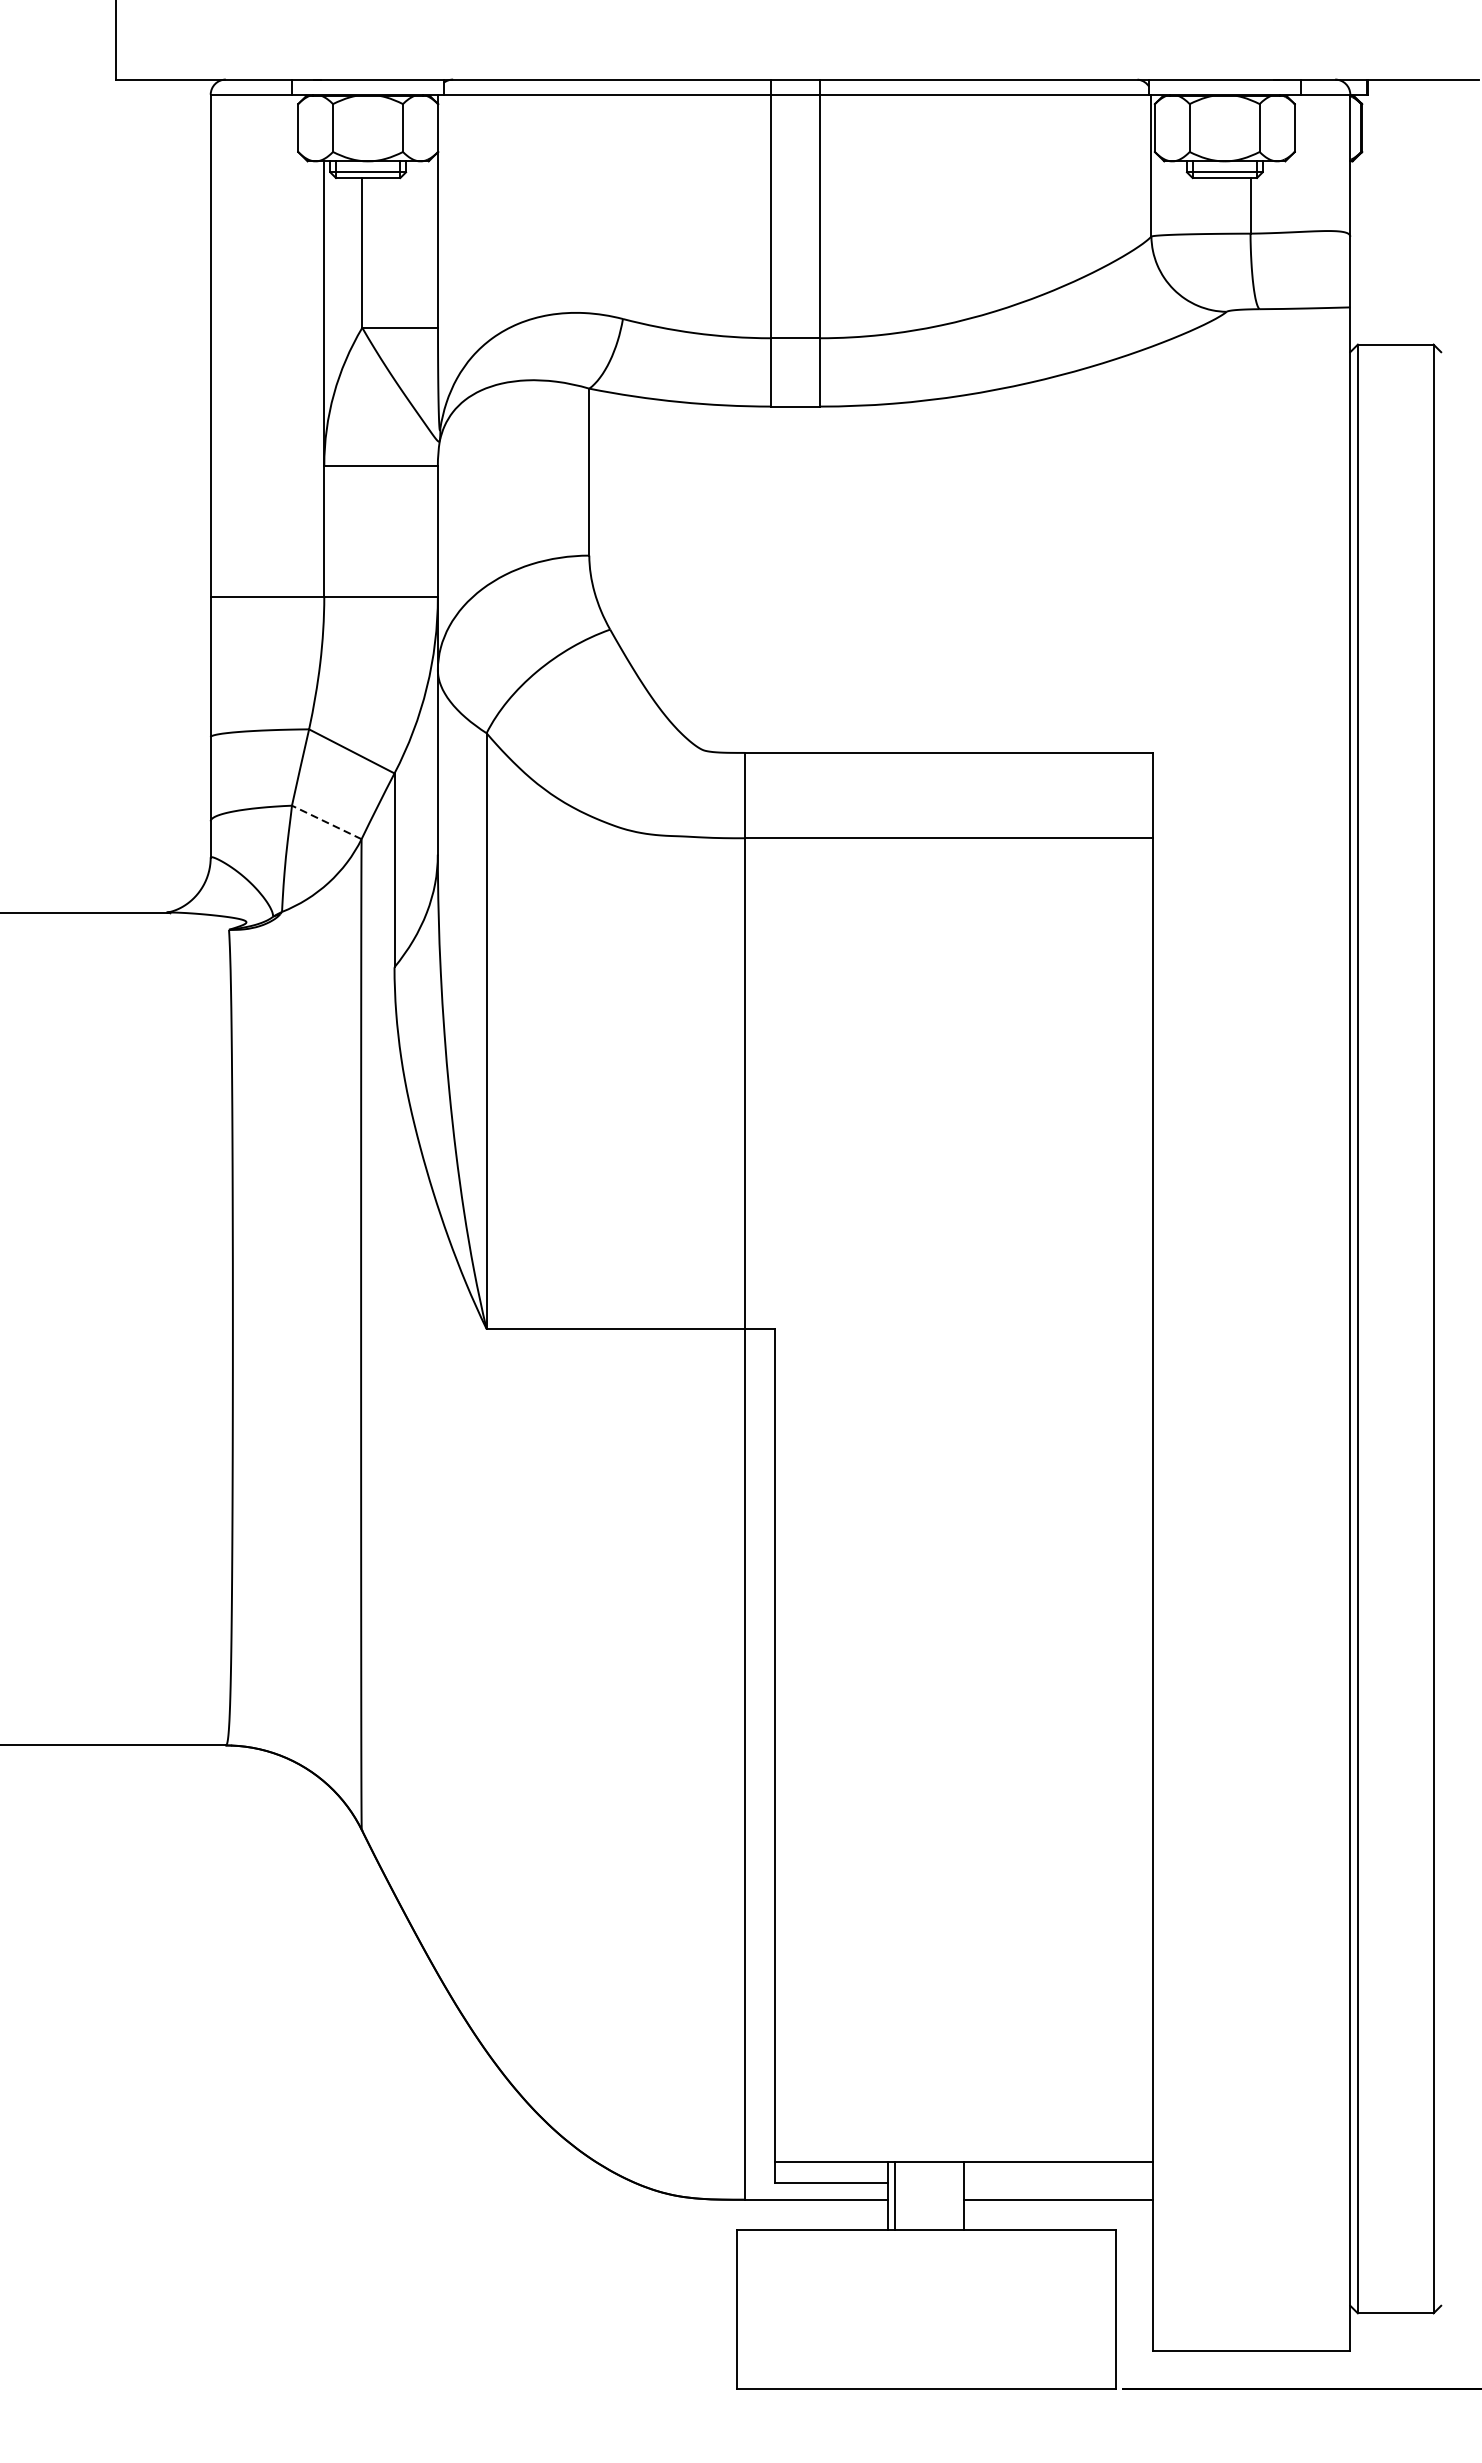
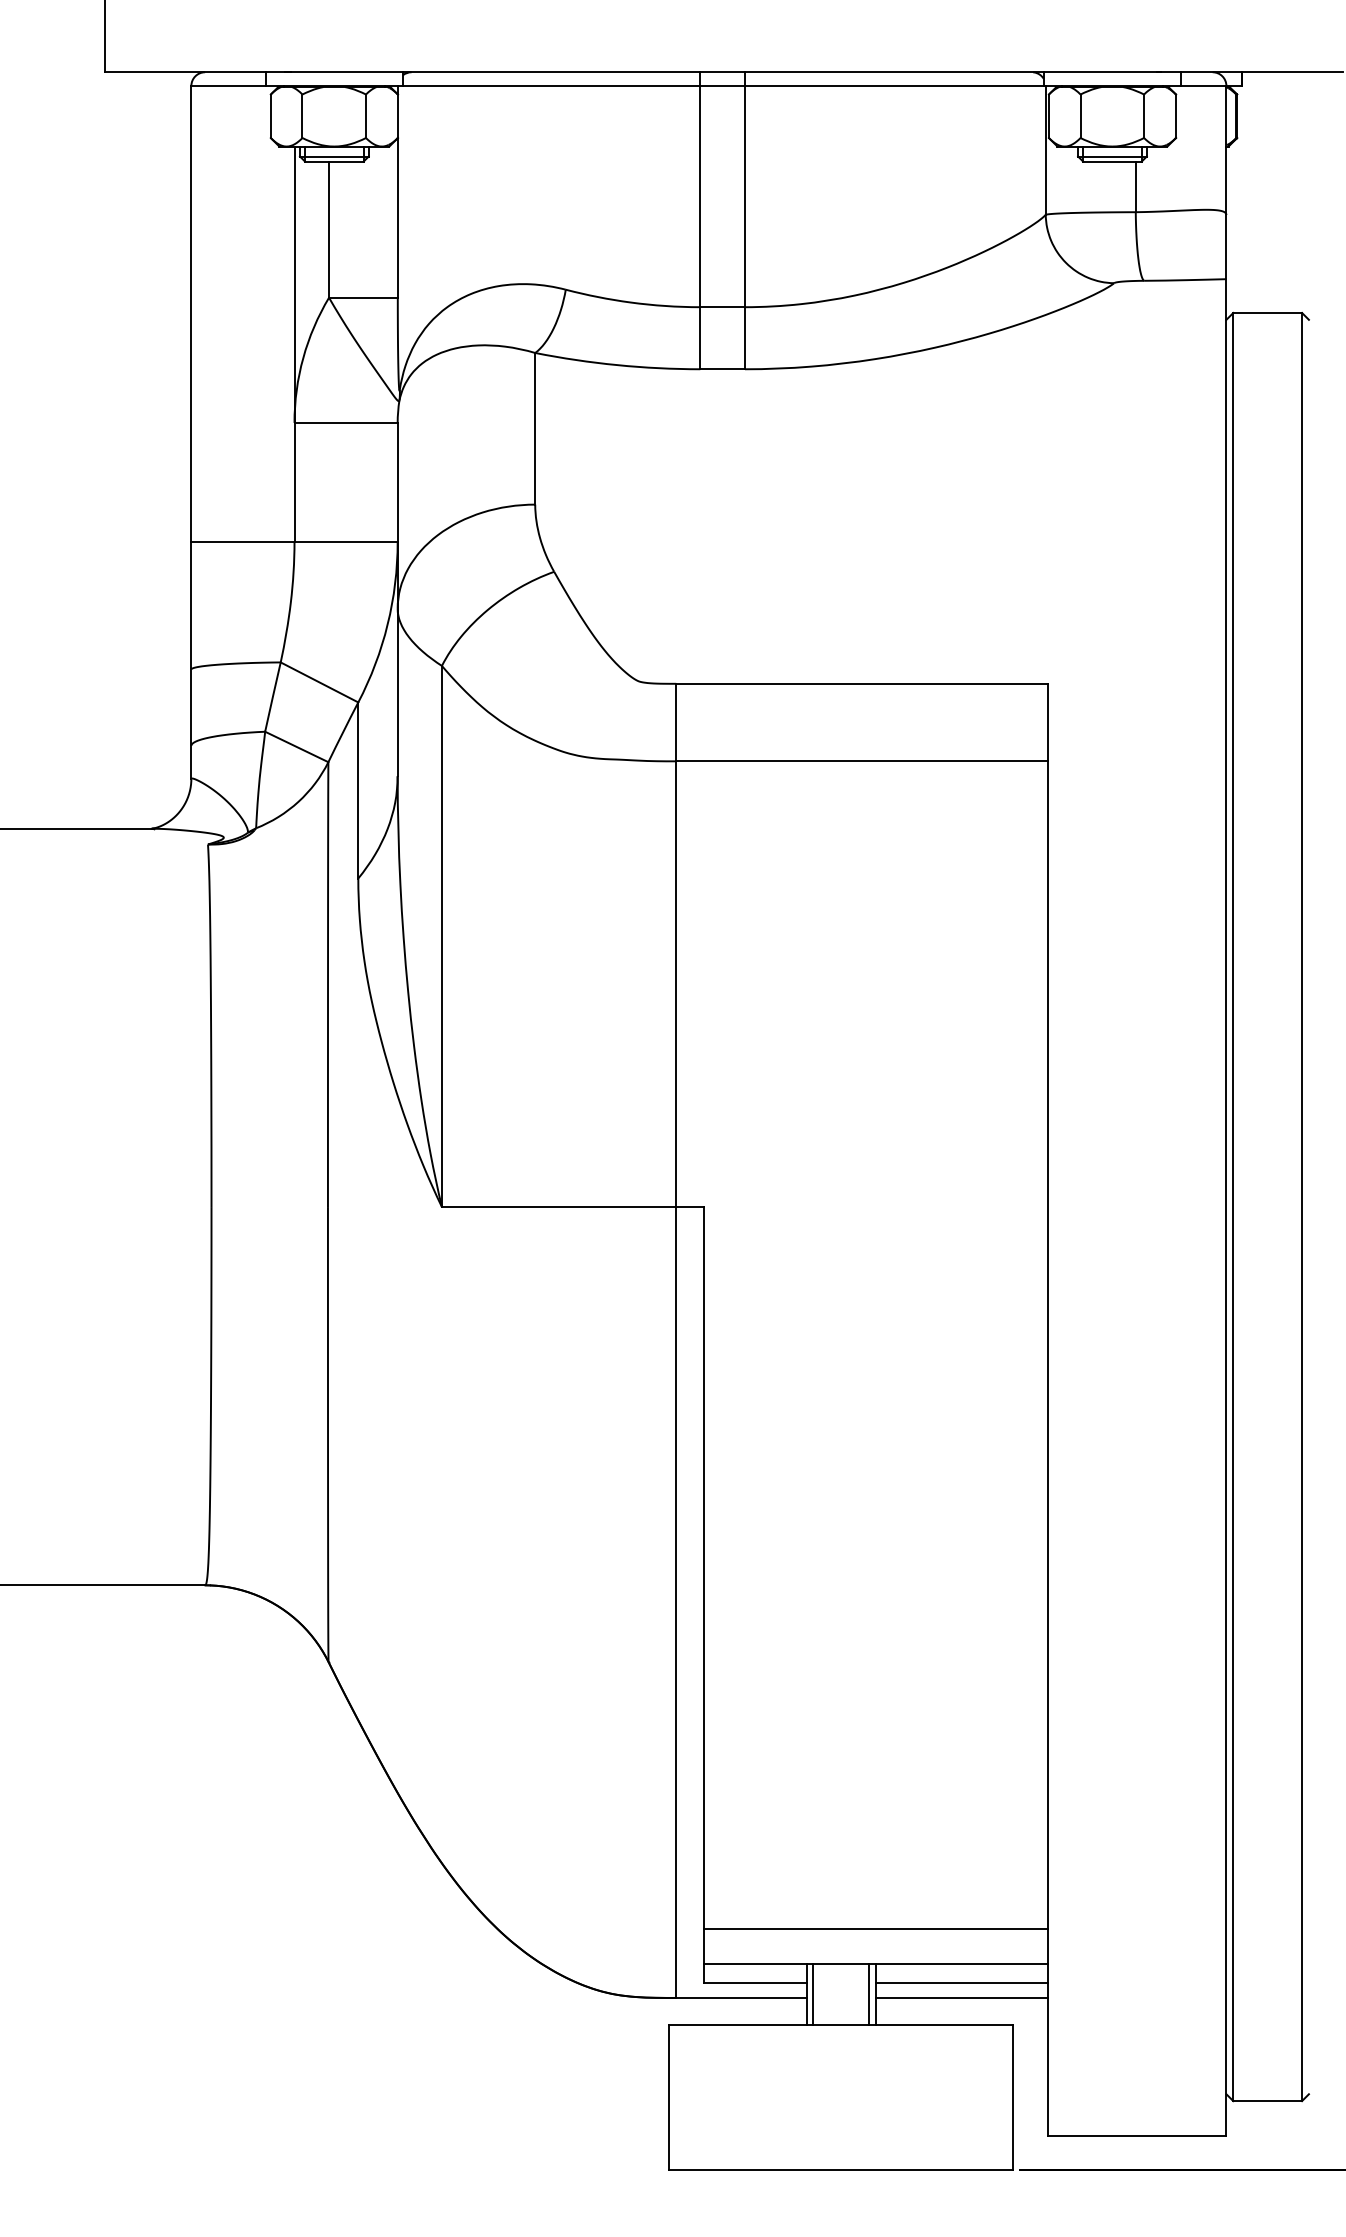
line: (326, 821) -> (296, 746), dashed -> solid
line: (963, 2124) -> (875, 1929), added
line: (1058, 2183) -> (961, 1983), added
line: (957, 2195) -> (869, 1994), added

